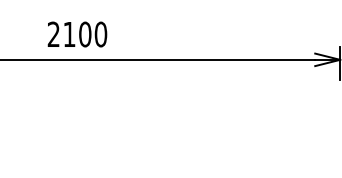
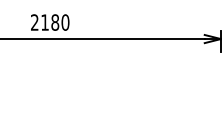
text: (85, 34) -> (55, 22), 2100 -> 2180

